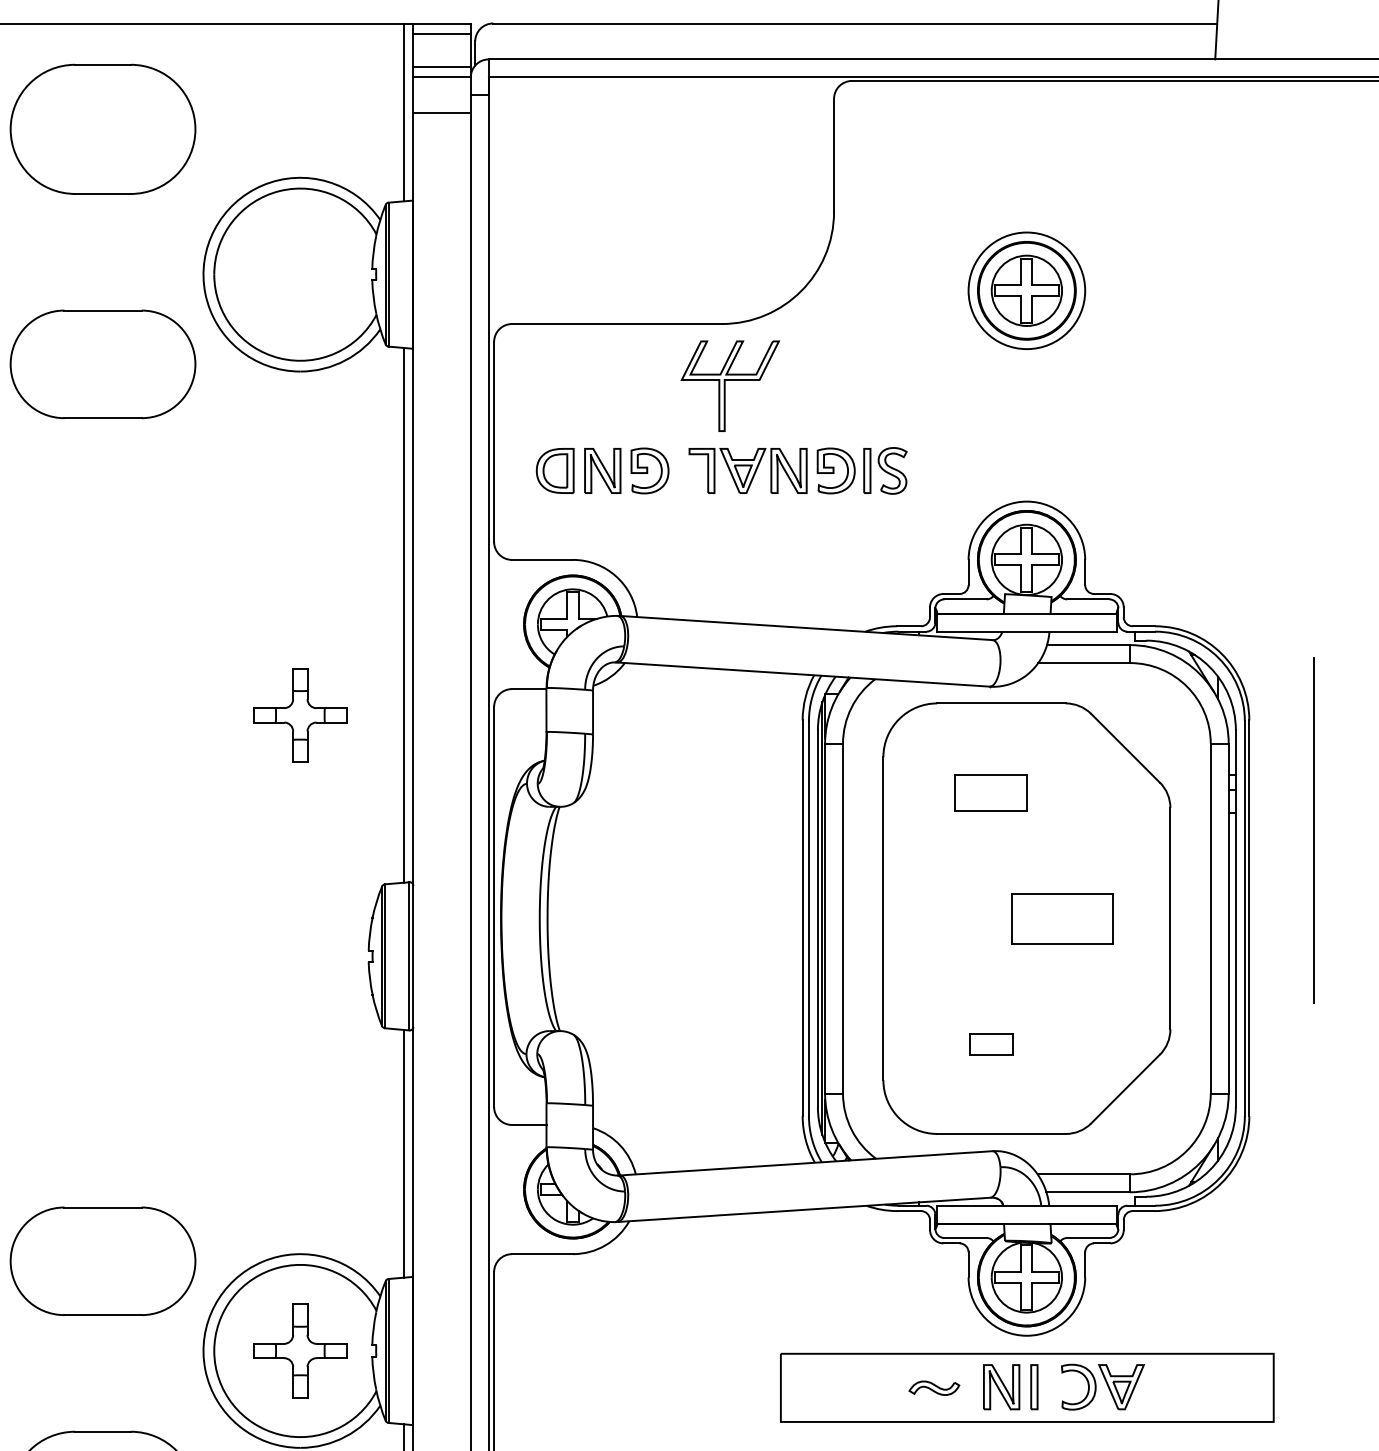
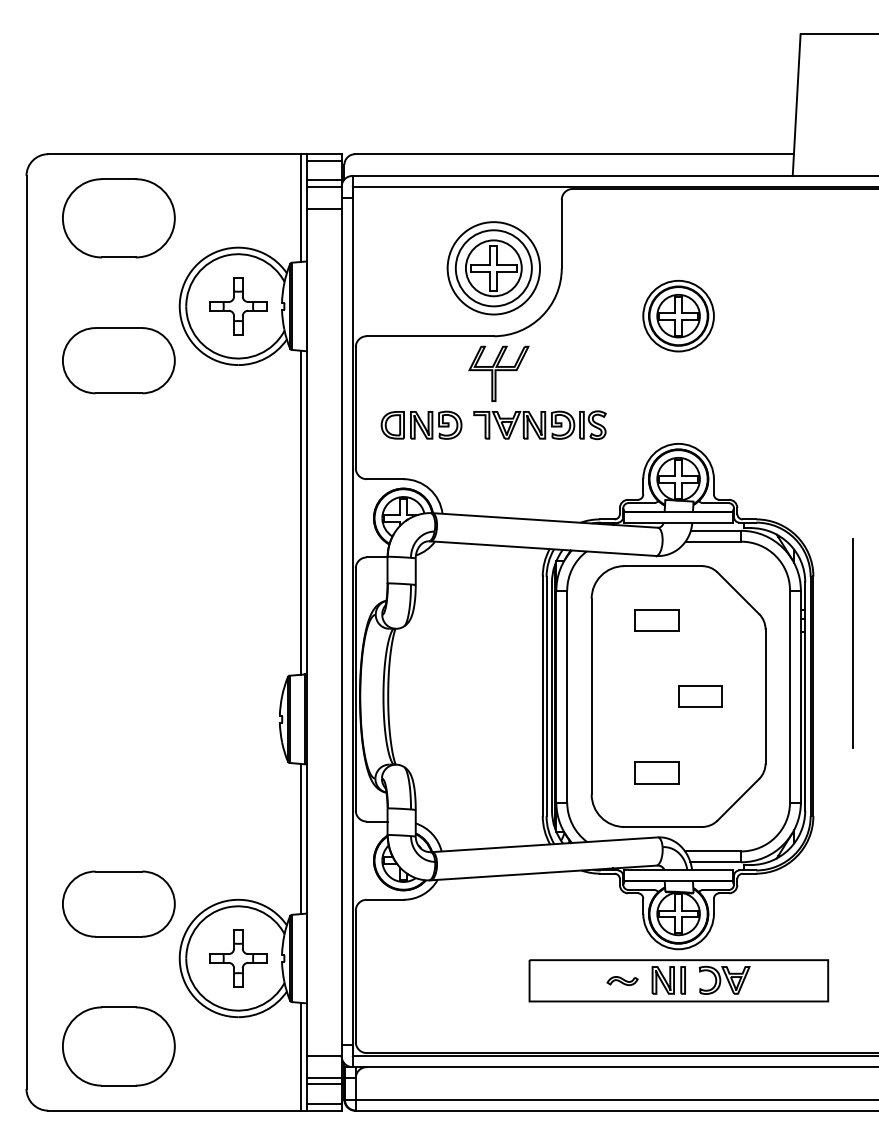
part: (721, 212) -> (493, 268), added
part: (300, 715) -> (238, 306), moved
part: (1063, 918) -> (700, 696), size x0.71
part: (990, 1044) -> (656, 772), size x1.67

